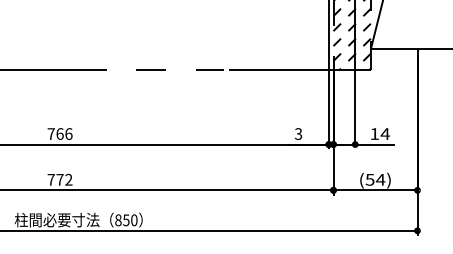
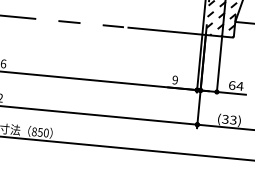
text: (298, 133) -> (175, 79), 3 -> 9
text: (374, 133) -> (232, 85), 14 -> 64
text: (375, 179) -> (229, 119), (54) -> (33)

